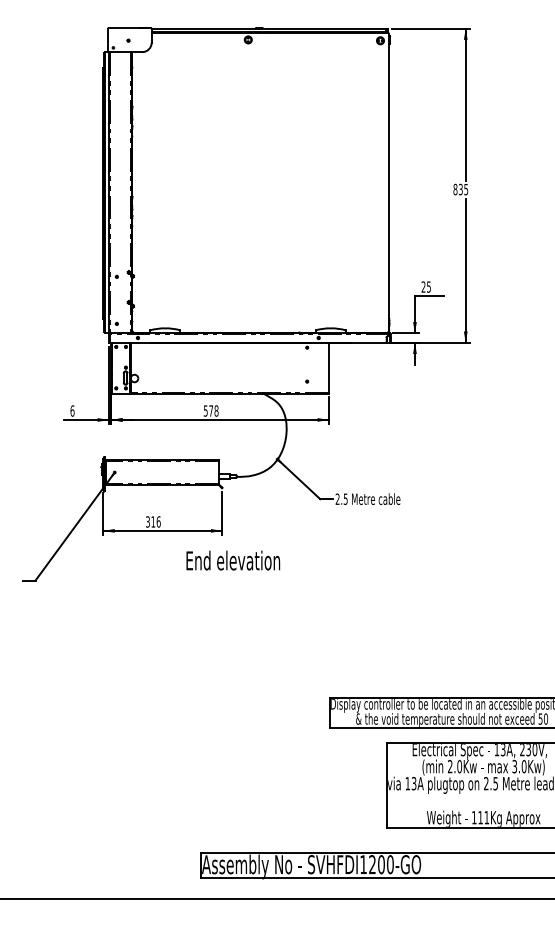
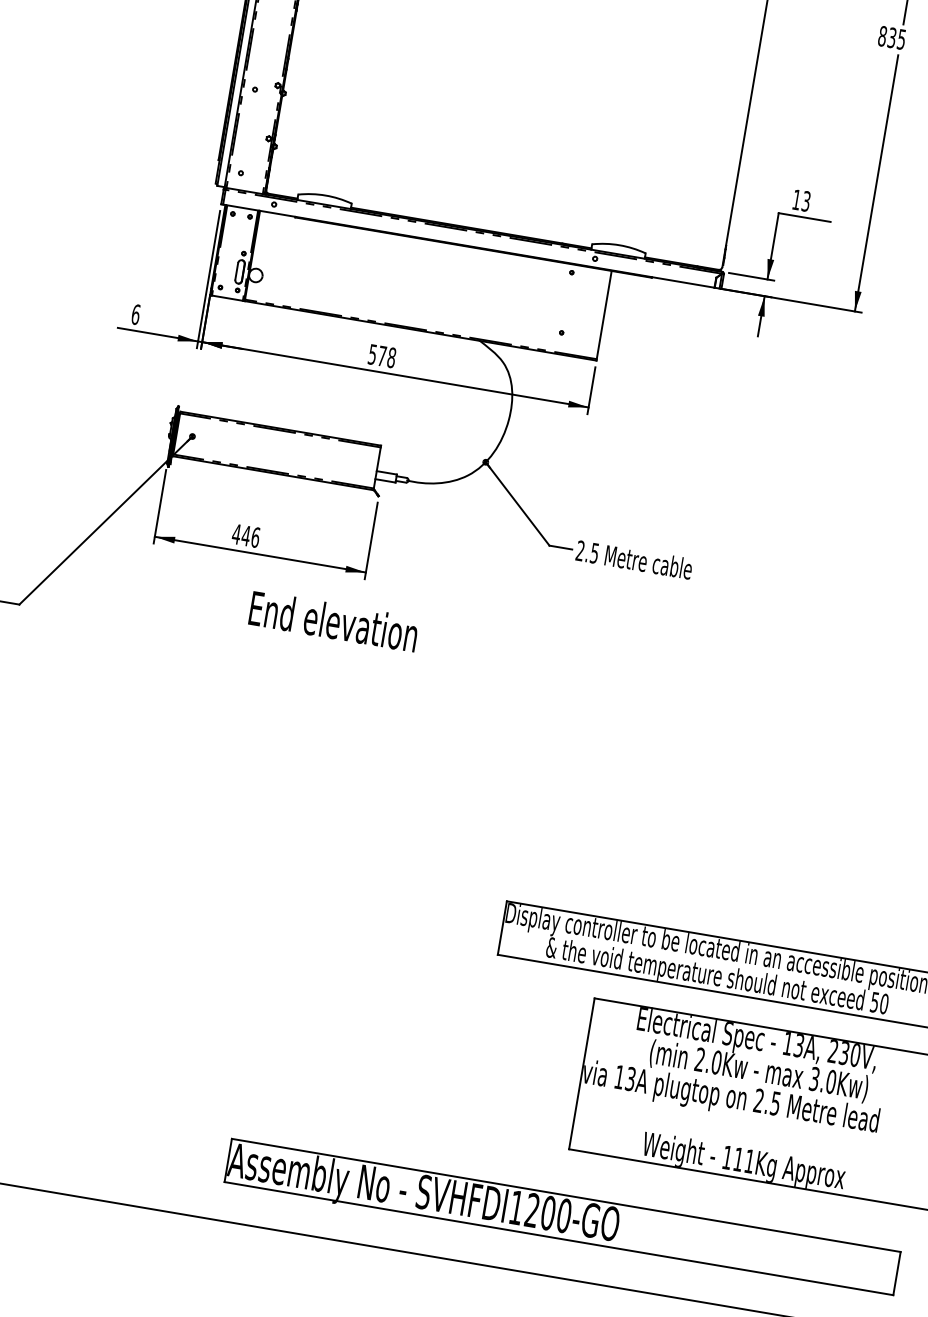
text: (425, 286) -> (800, 199), 25 -> 13
text: (150, 521) -> (241, 534), 316 -> 446
text: (233, 560) -> (334, 621), moved

